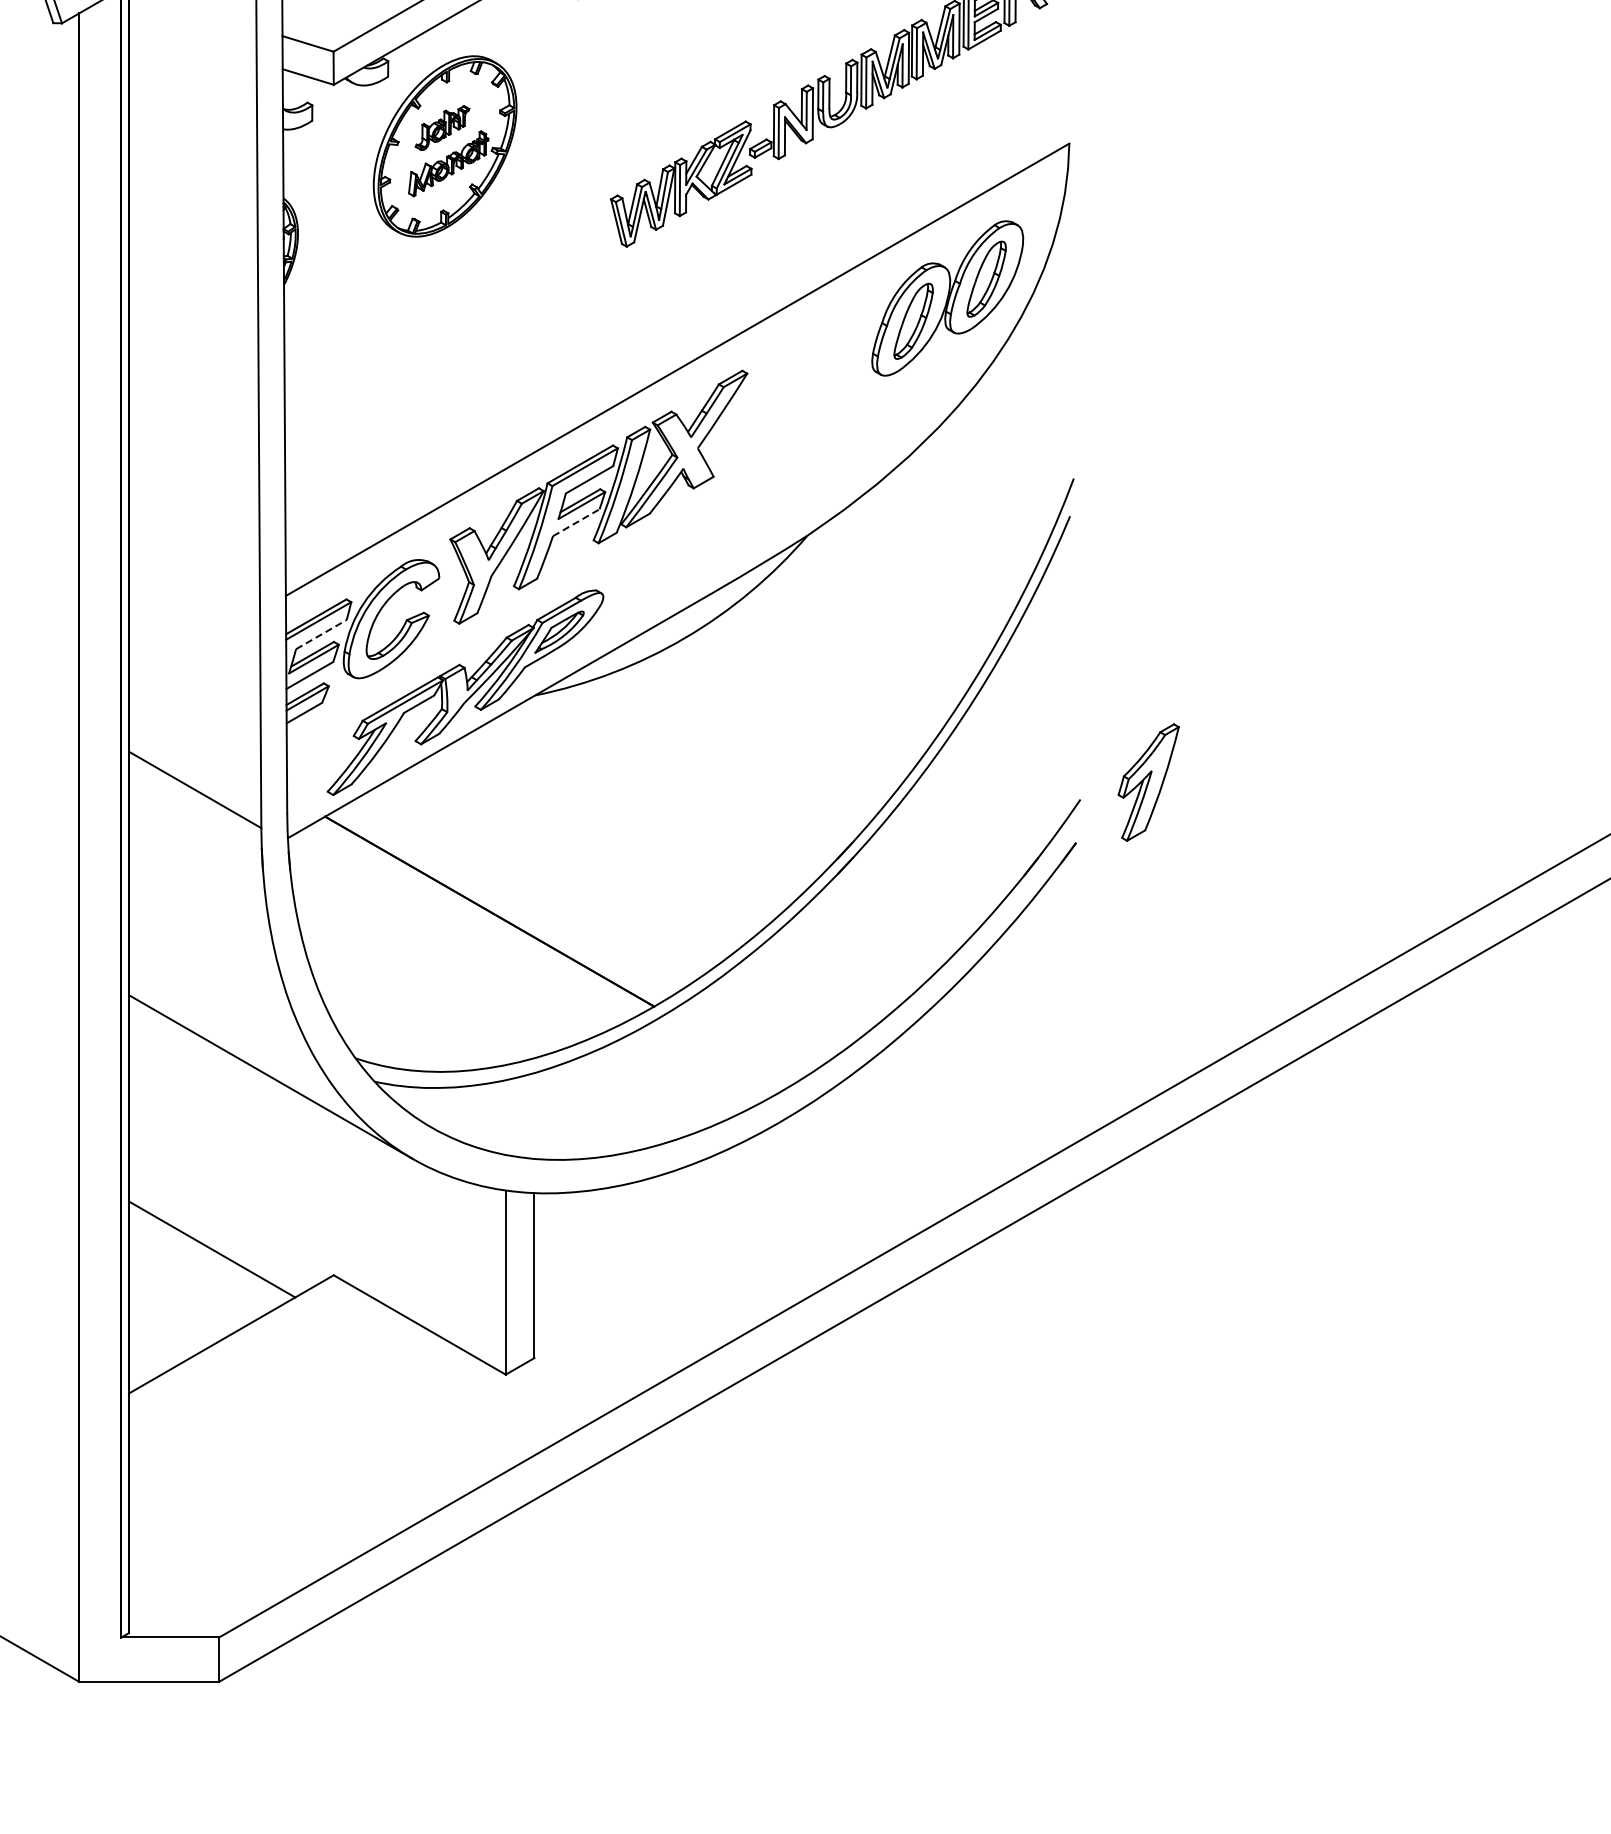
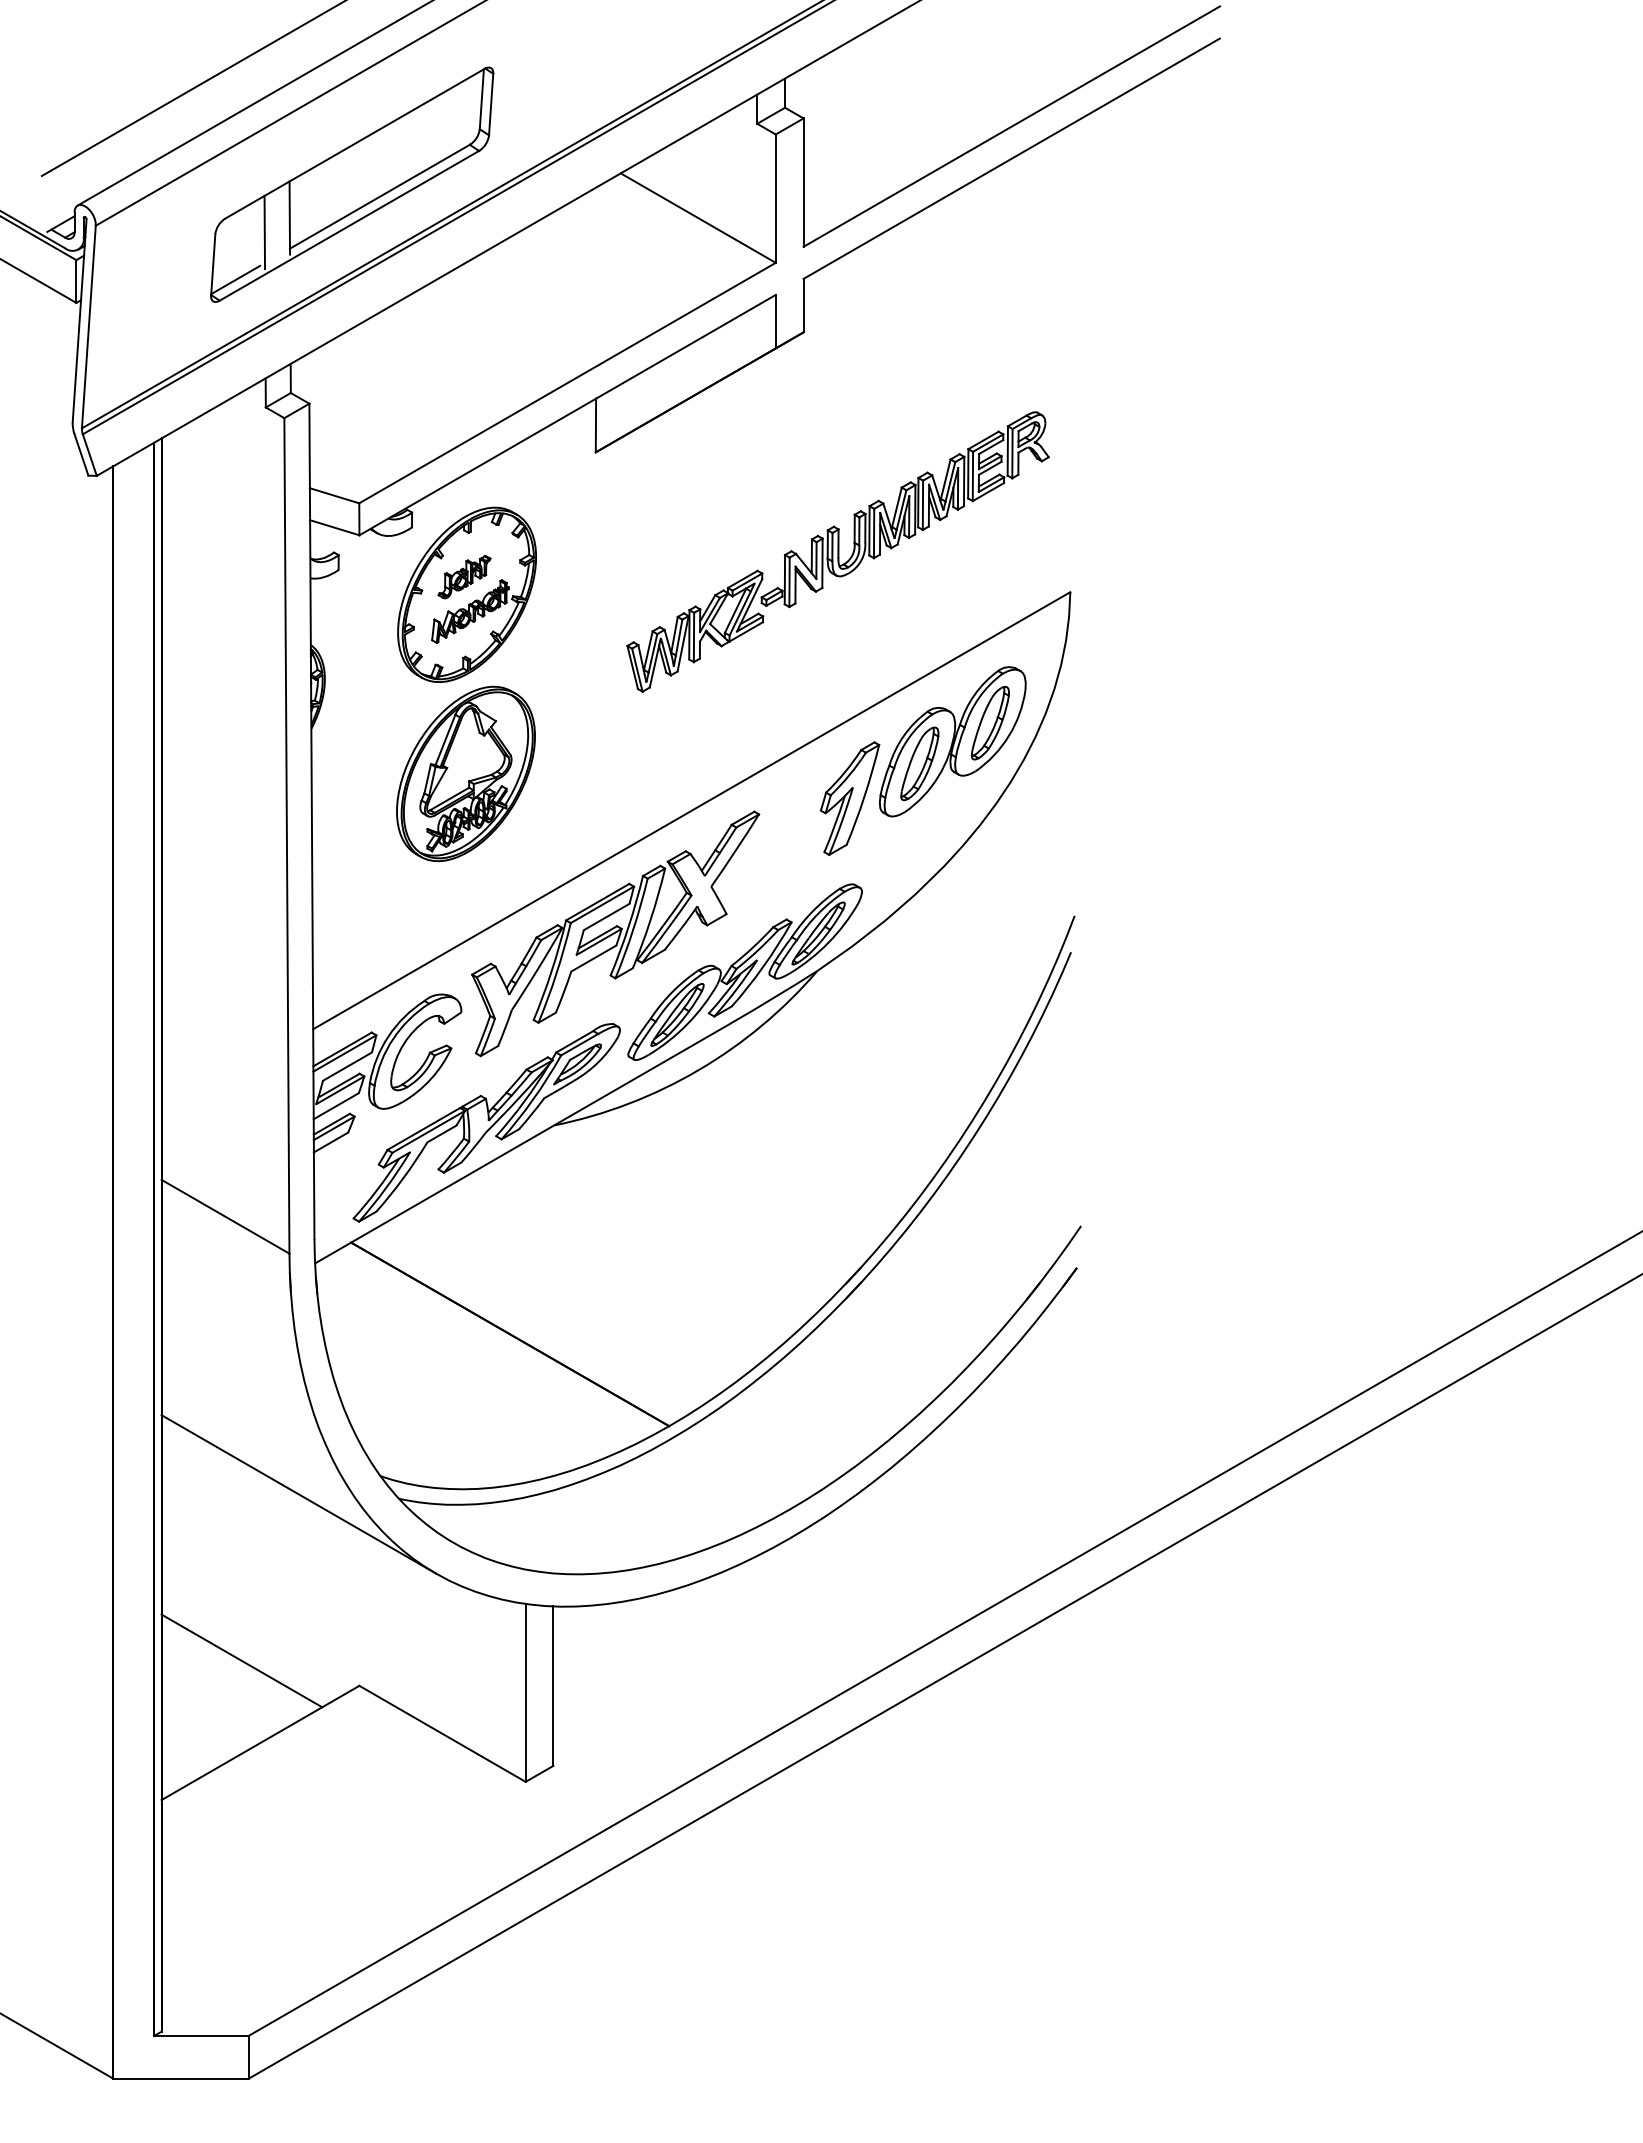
part: (443, 331) -> (465, 773), added
line: (575, 522) -> (593, 958), dashed -> solid
part: (732, 536) -> (744, 971), added
line: (321, 634) -> (347, 1066), dashed -> solid
part: (1148, 782) -> (849, 798), moved

